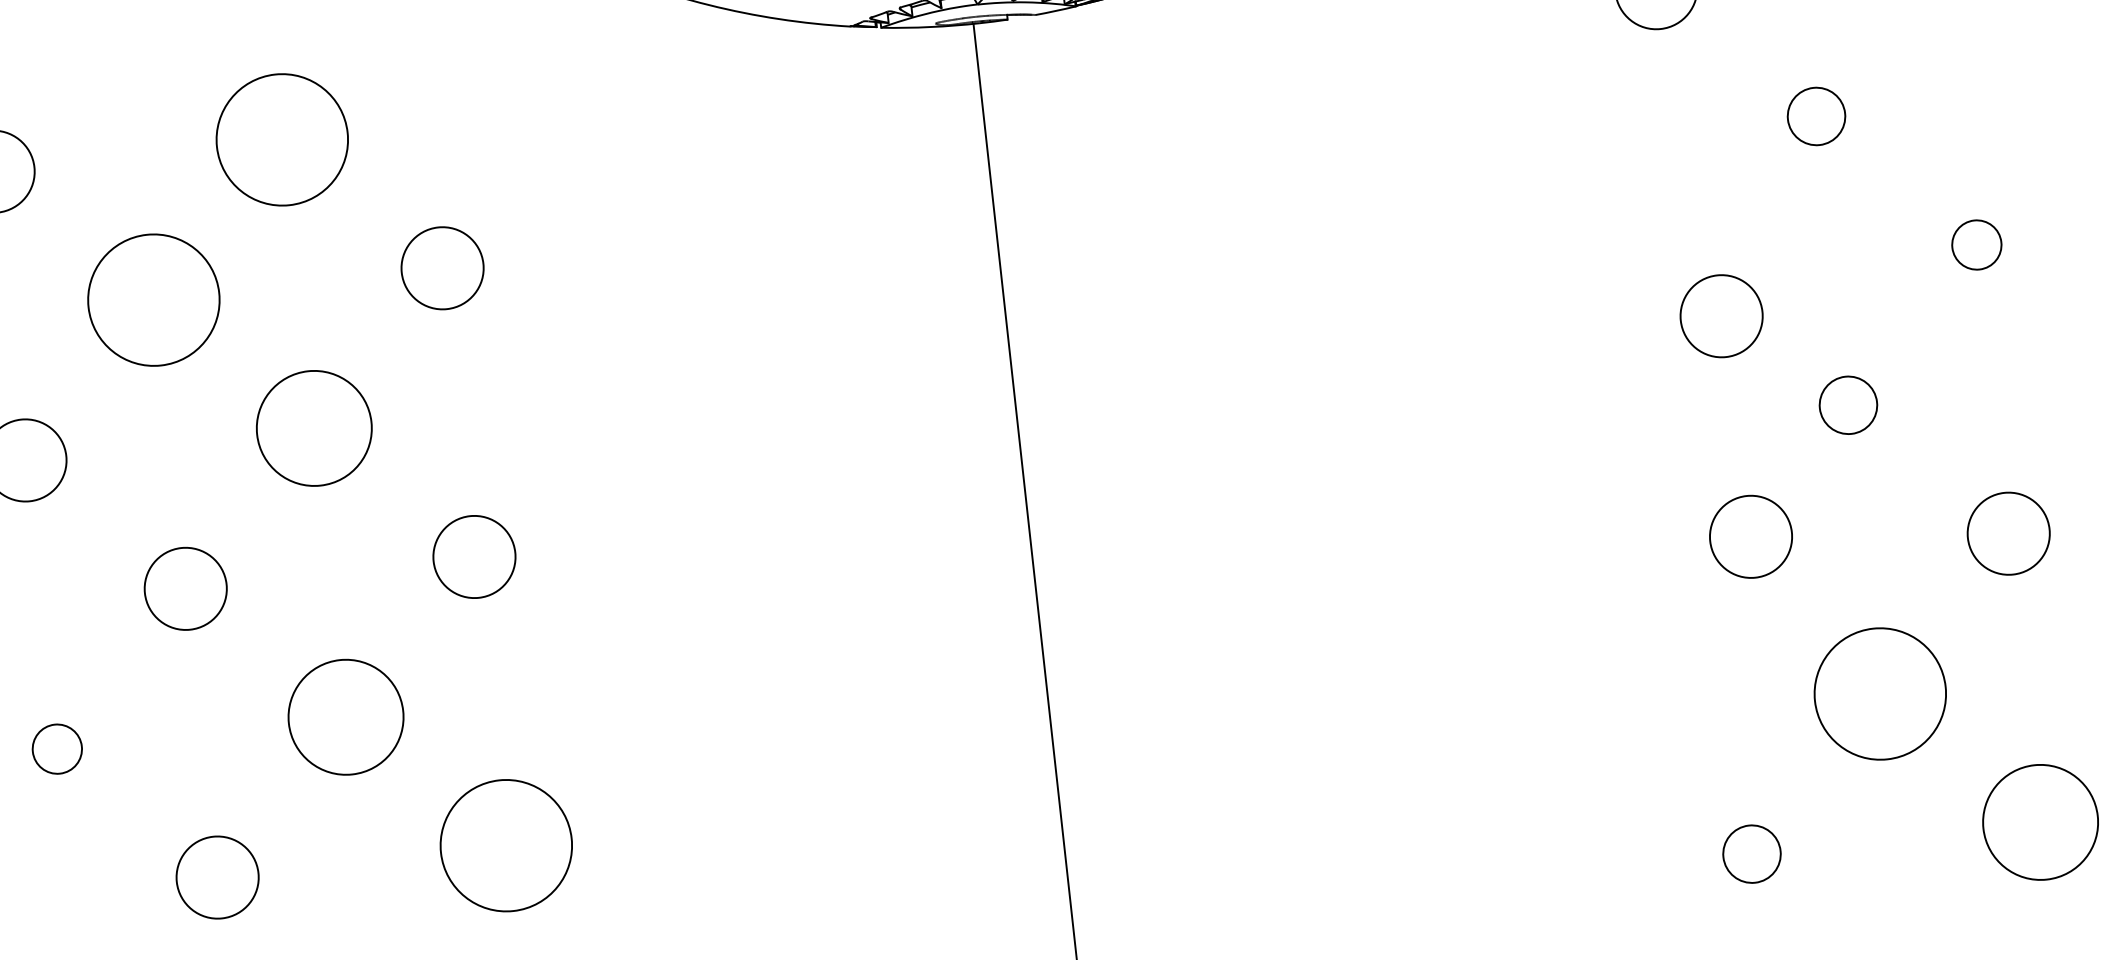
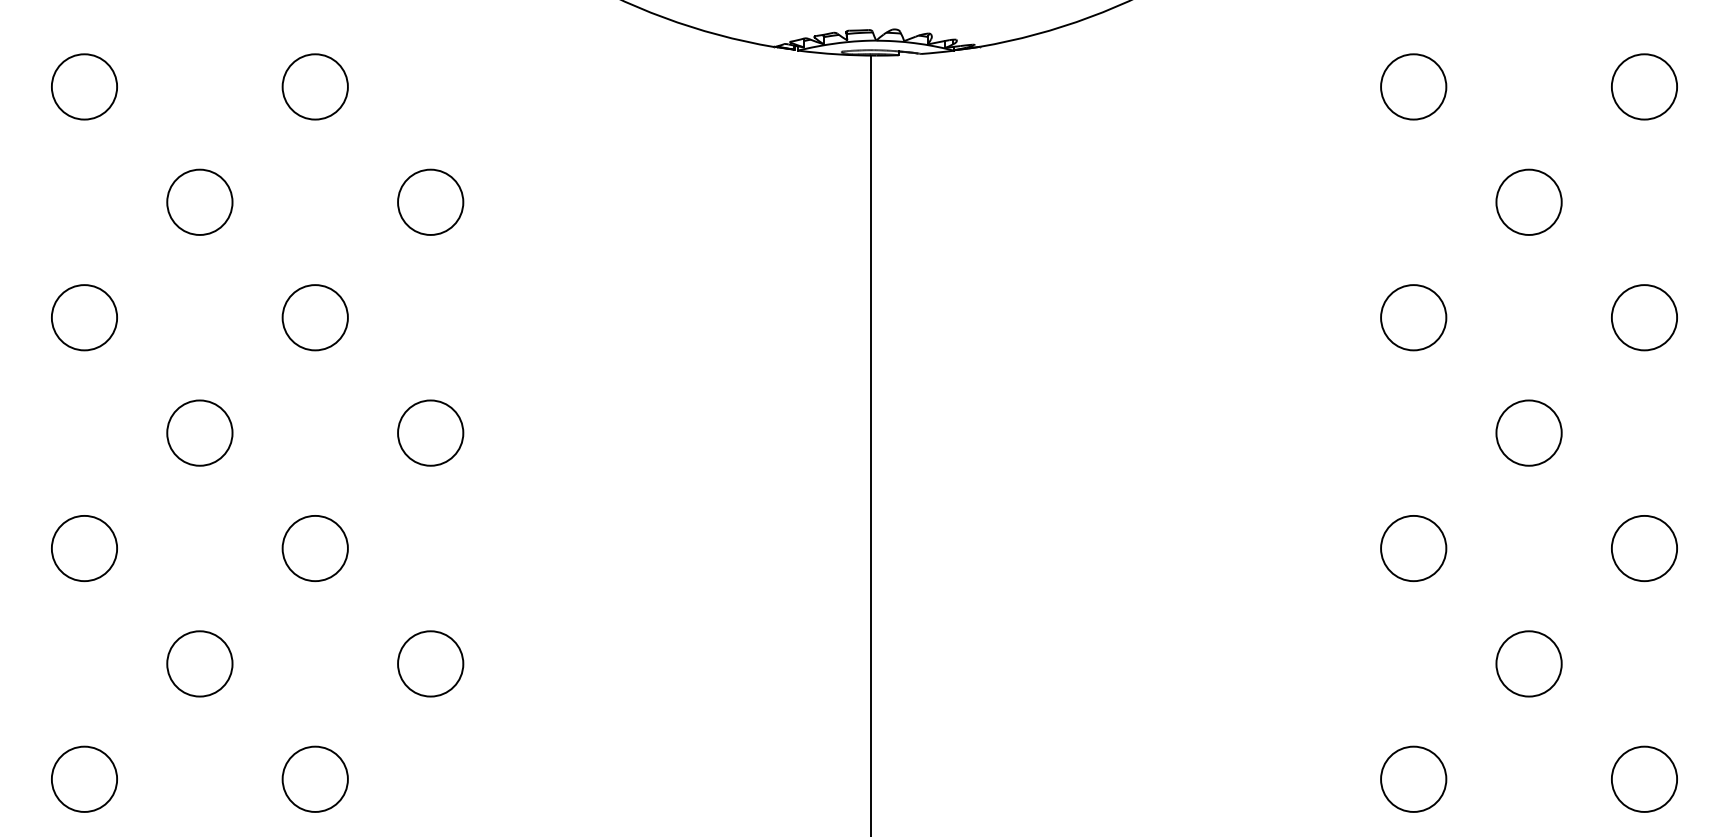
circle: (1815, 115) -> (1528, 201), size x1.43
circle: (281, 139) -> (314, 86), size x0.62
circle: (1976, 244) -> (1644, 317), size x1.67
circle: (153, 299) -> (199, 201), size x0.62
circle: (1721, 315) -> (1413, 317), moved
circle: (1847, 404) -> (1528, 432), size x1.43
circle: (313, 428) -> (314, 317), size x0.71
circle: (1750, 536) -> (1413, 548), moved
circle: (1879, 693) -> (1528, 663), size x0.62
circle: (345, 717) -> (314, 548), size x0.71
circle: (57, 749) -> (84, 548), size x1.67
circle: (2040, 821) -> (1644, 778), size x0.71
circle: (506, 845) -> (430, 663), size x0.62
circle: (1751, 853) -> (1413, 778), size x1.43

